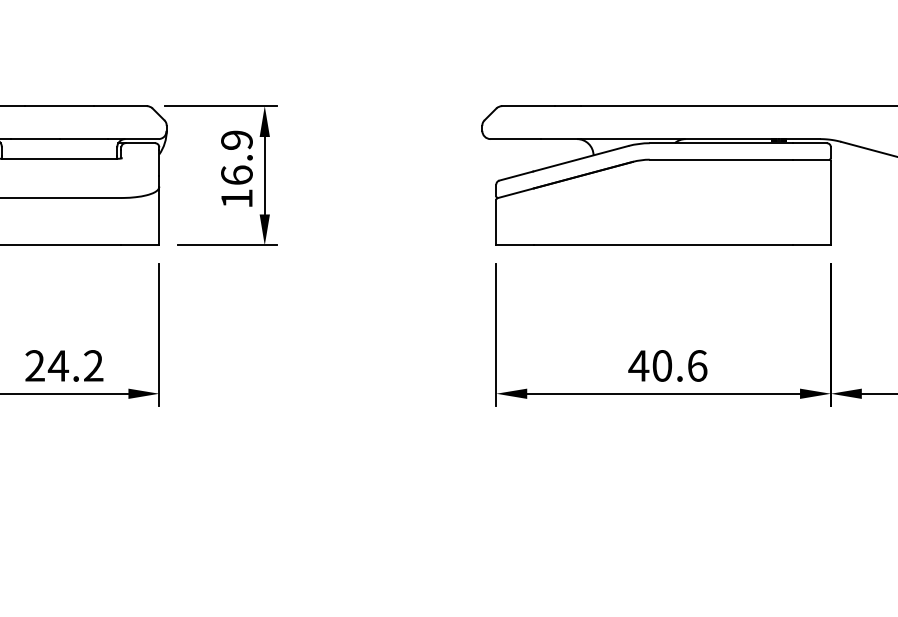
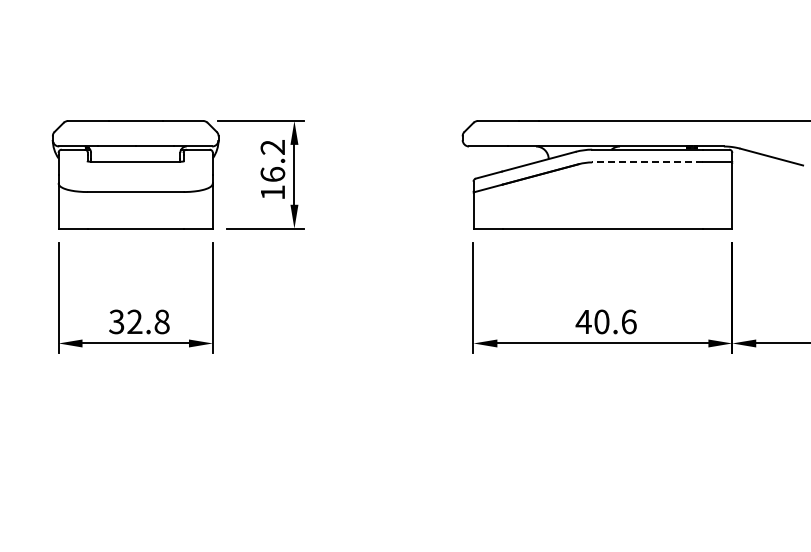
text: (237, 140) -> (273, 147), 16.9 -> 16.2
line: (721, 159) -> (647, 162), solid -> dashed
text: (64, 365) -> (139, 321), 24.2 -> 32.8

